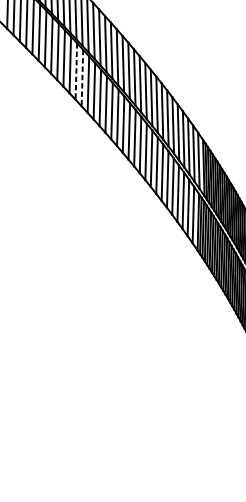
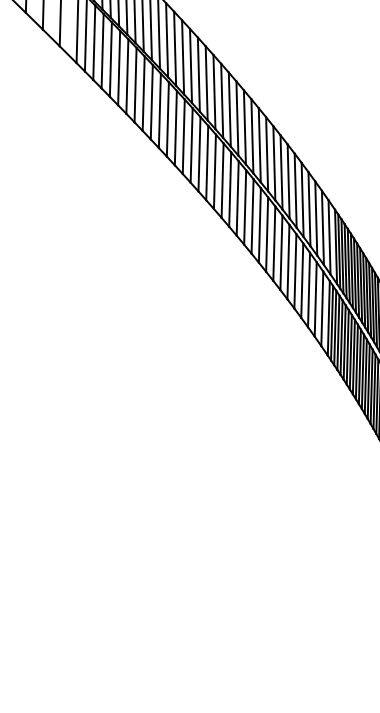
line: (76, 71) -> (167, 119), dashed -> solid
line: (82, 78) -> (175, 128), dashed -> solid

